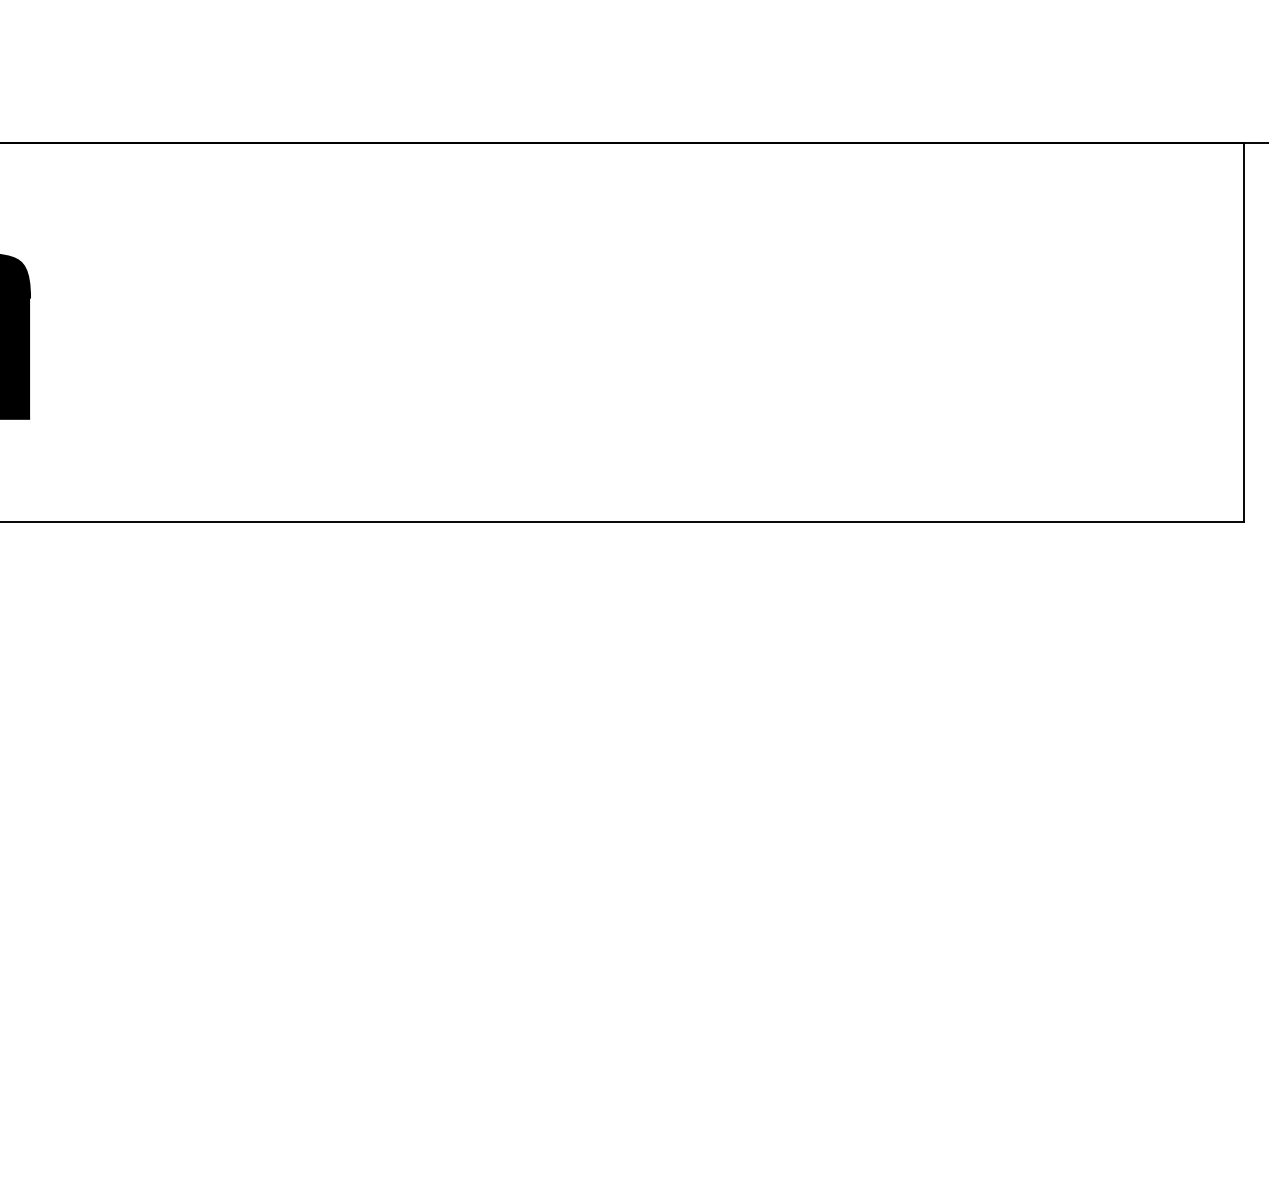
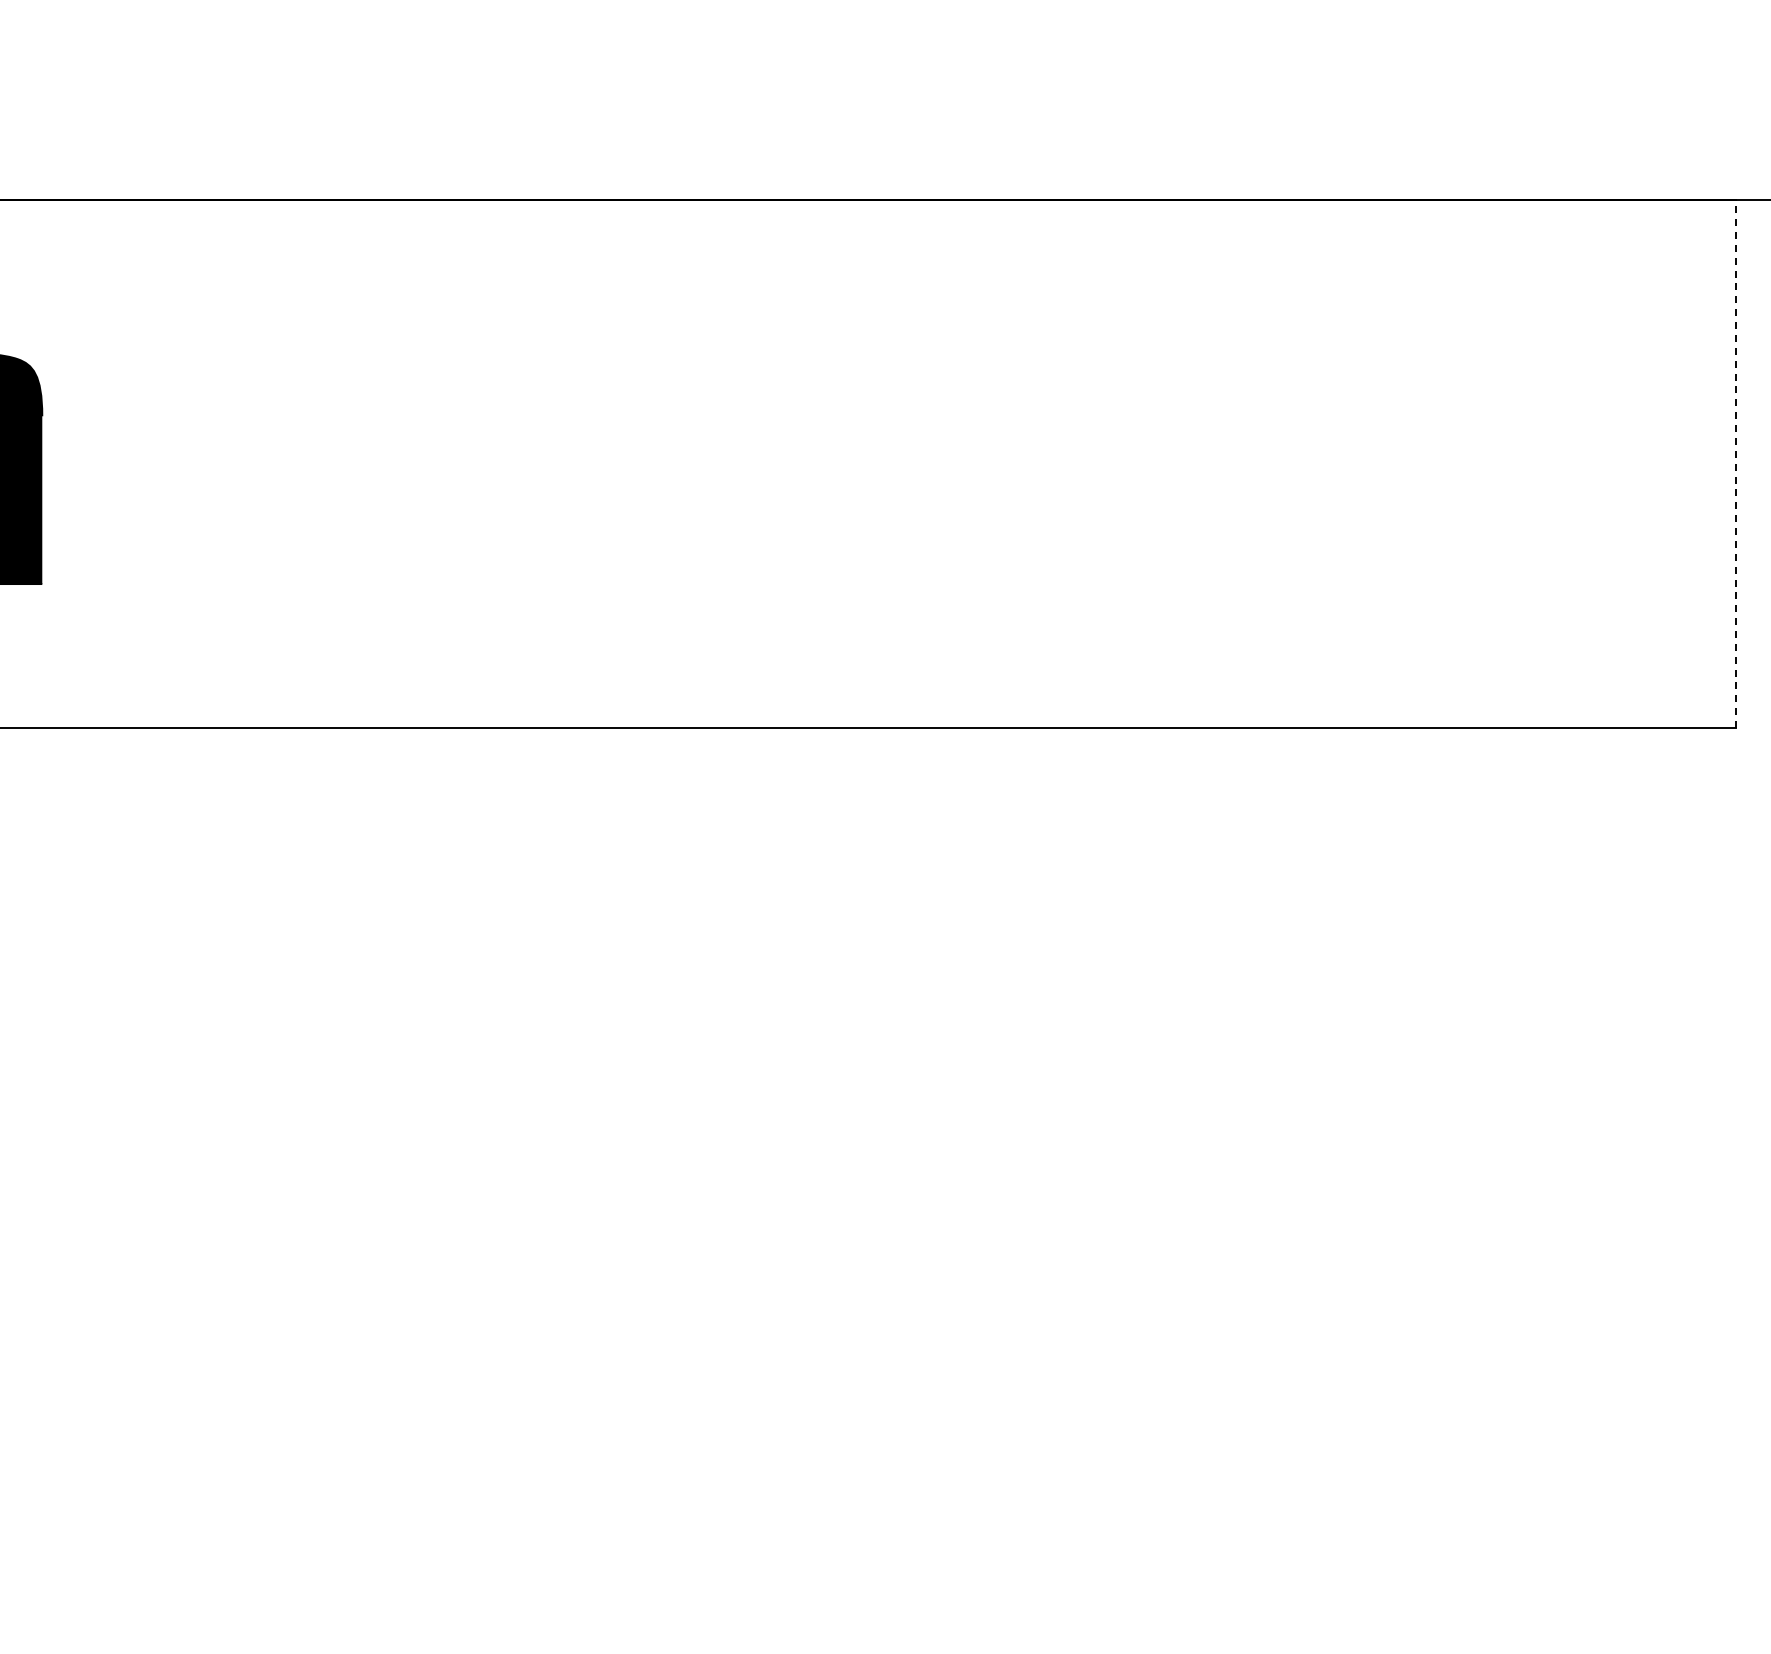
line: (1244, 332) -> (1736, 463), solid -> dashed

